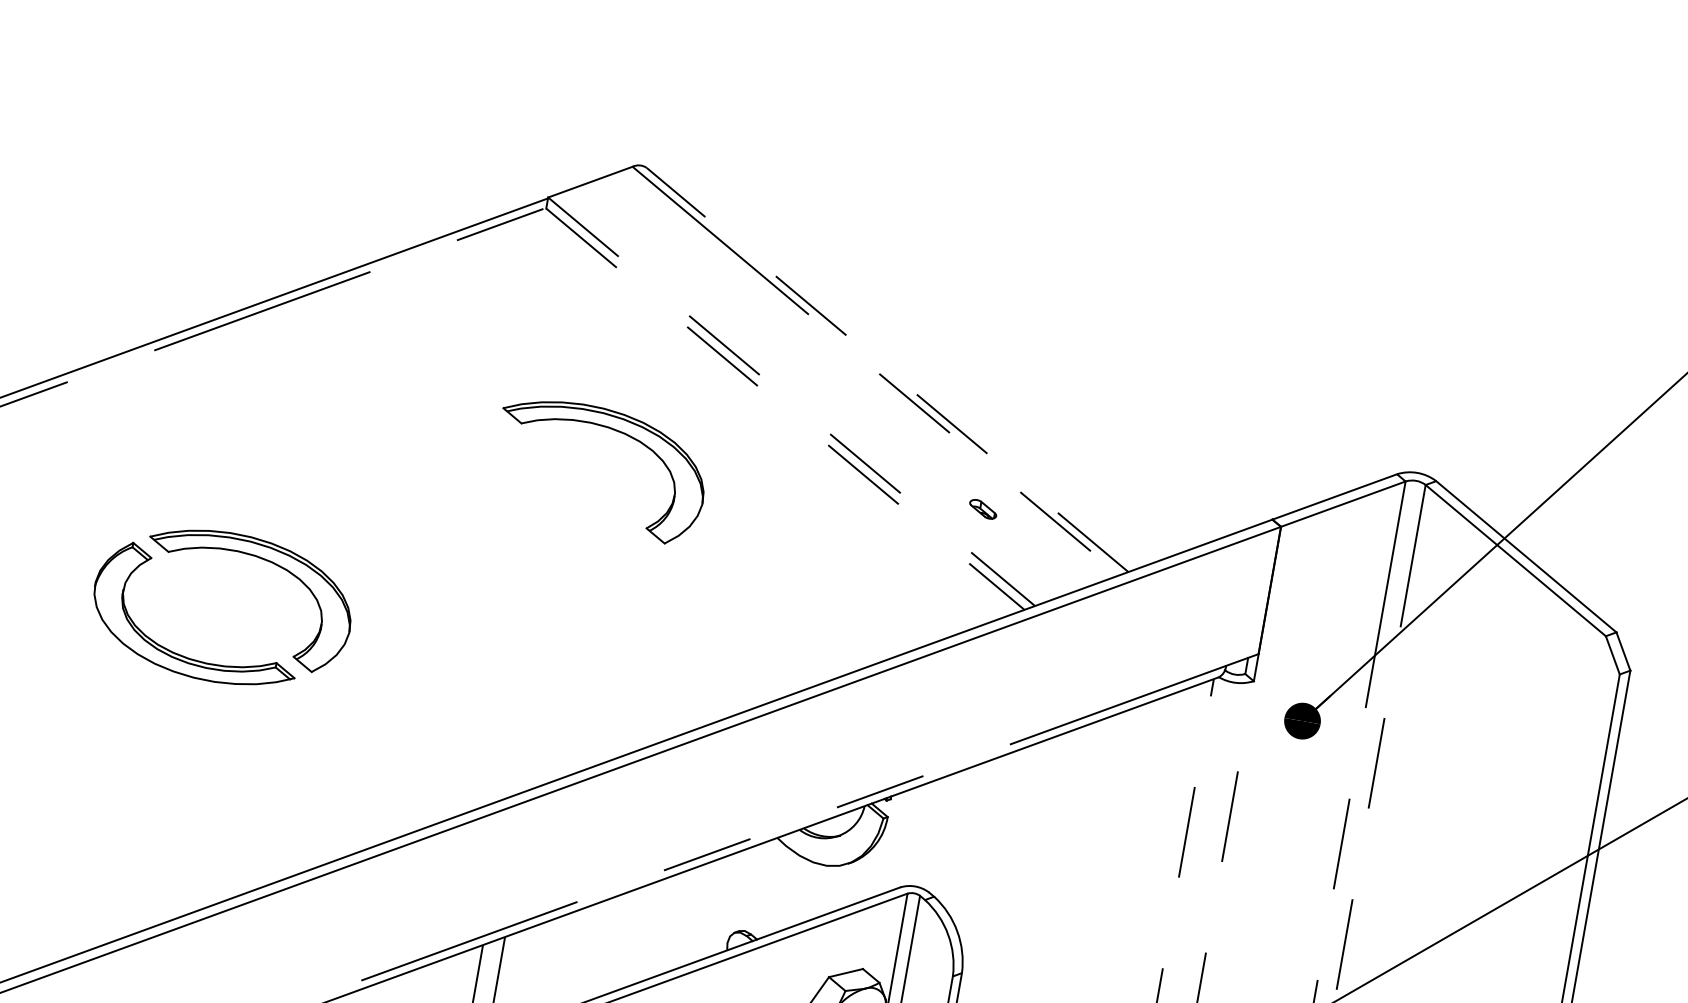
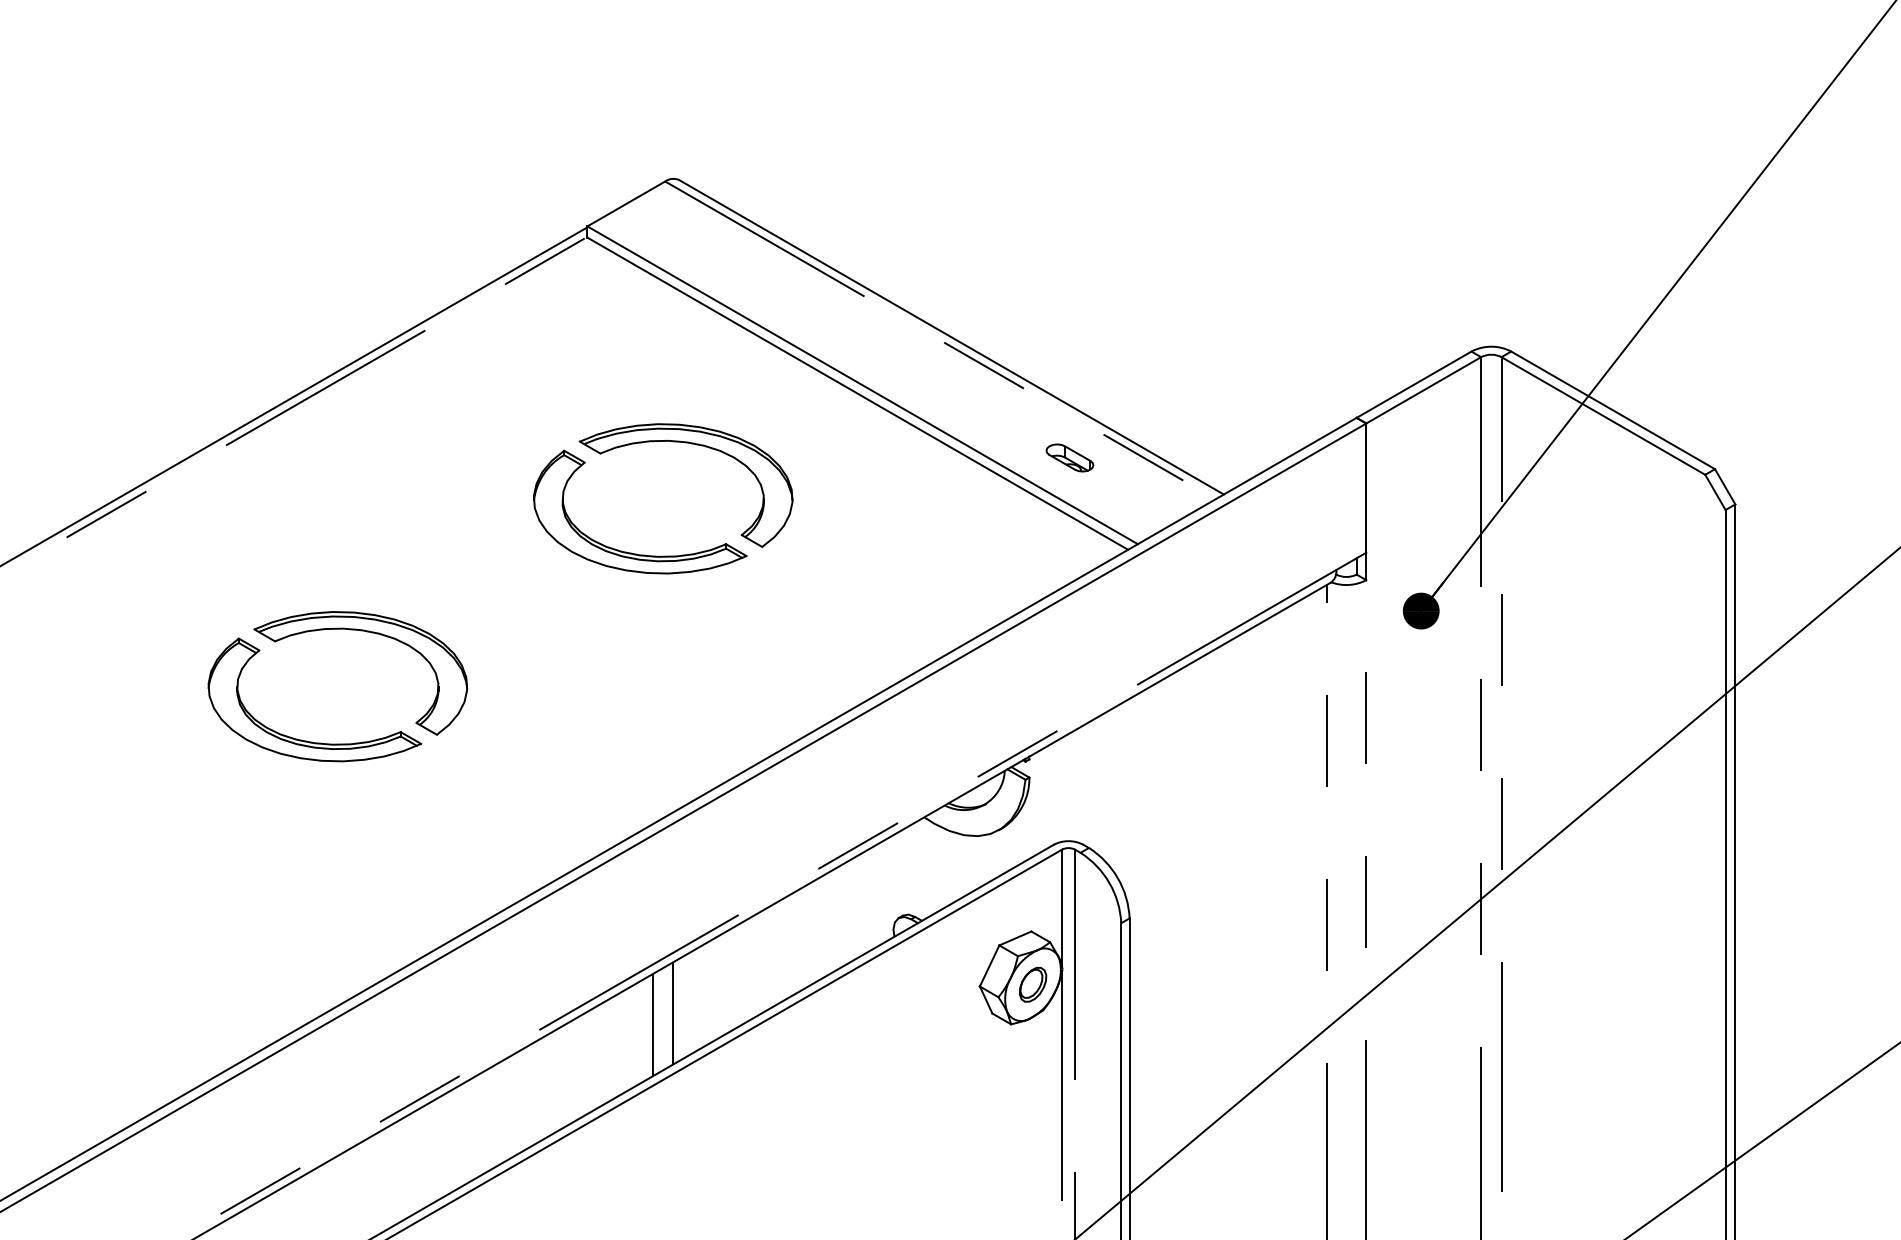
line: (887, 370) -> (951, 337), dashed -> solid
line: (791, 401) -> (862, 385), dashed -> solid
line: (786, 409) -> (858, 393), dashed -> solid
part: (982, 508) -> (1069, 457), size x1.67
part: (534, 526) -> (631, 552), added

